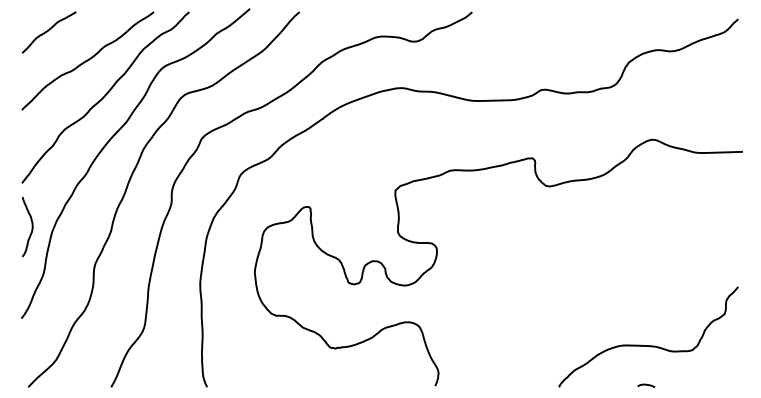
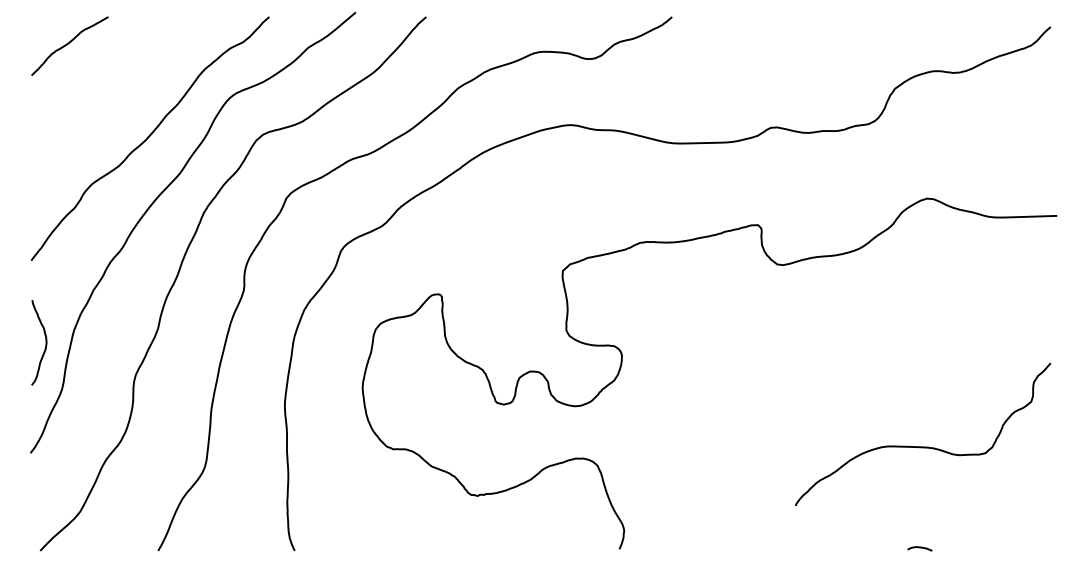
curve: (87, 60) -> (124, 86), removed
curve: (32, 226) -> (45, 342), moved
curve: (648, 345) -> (923, 446), moved

